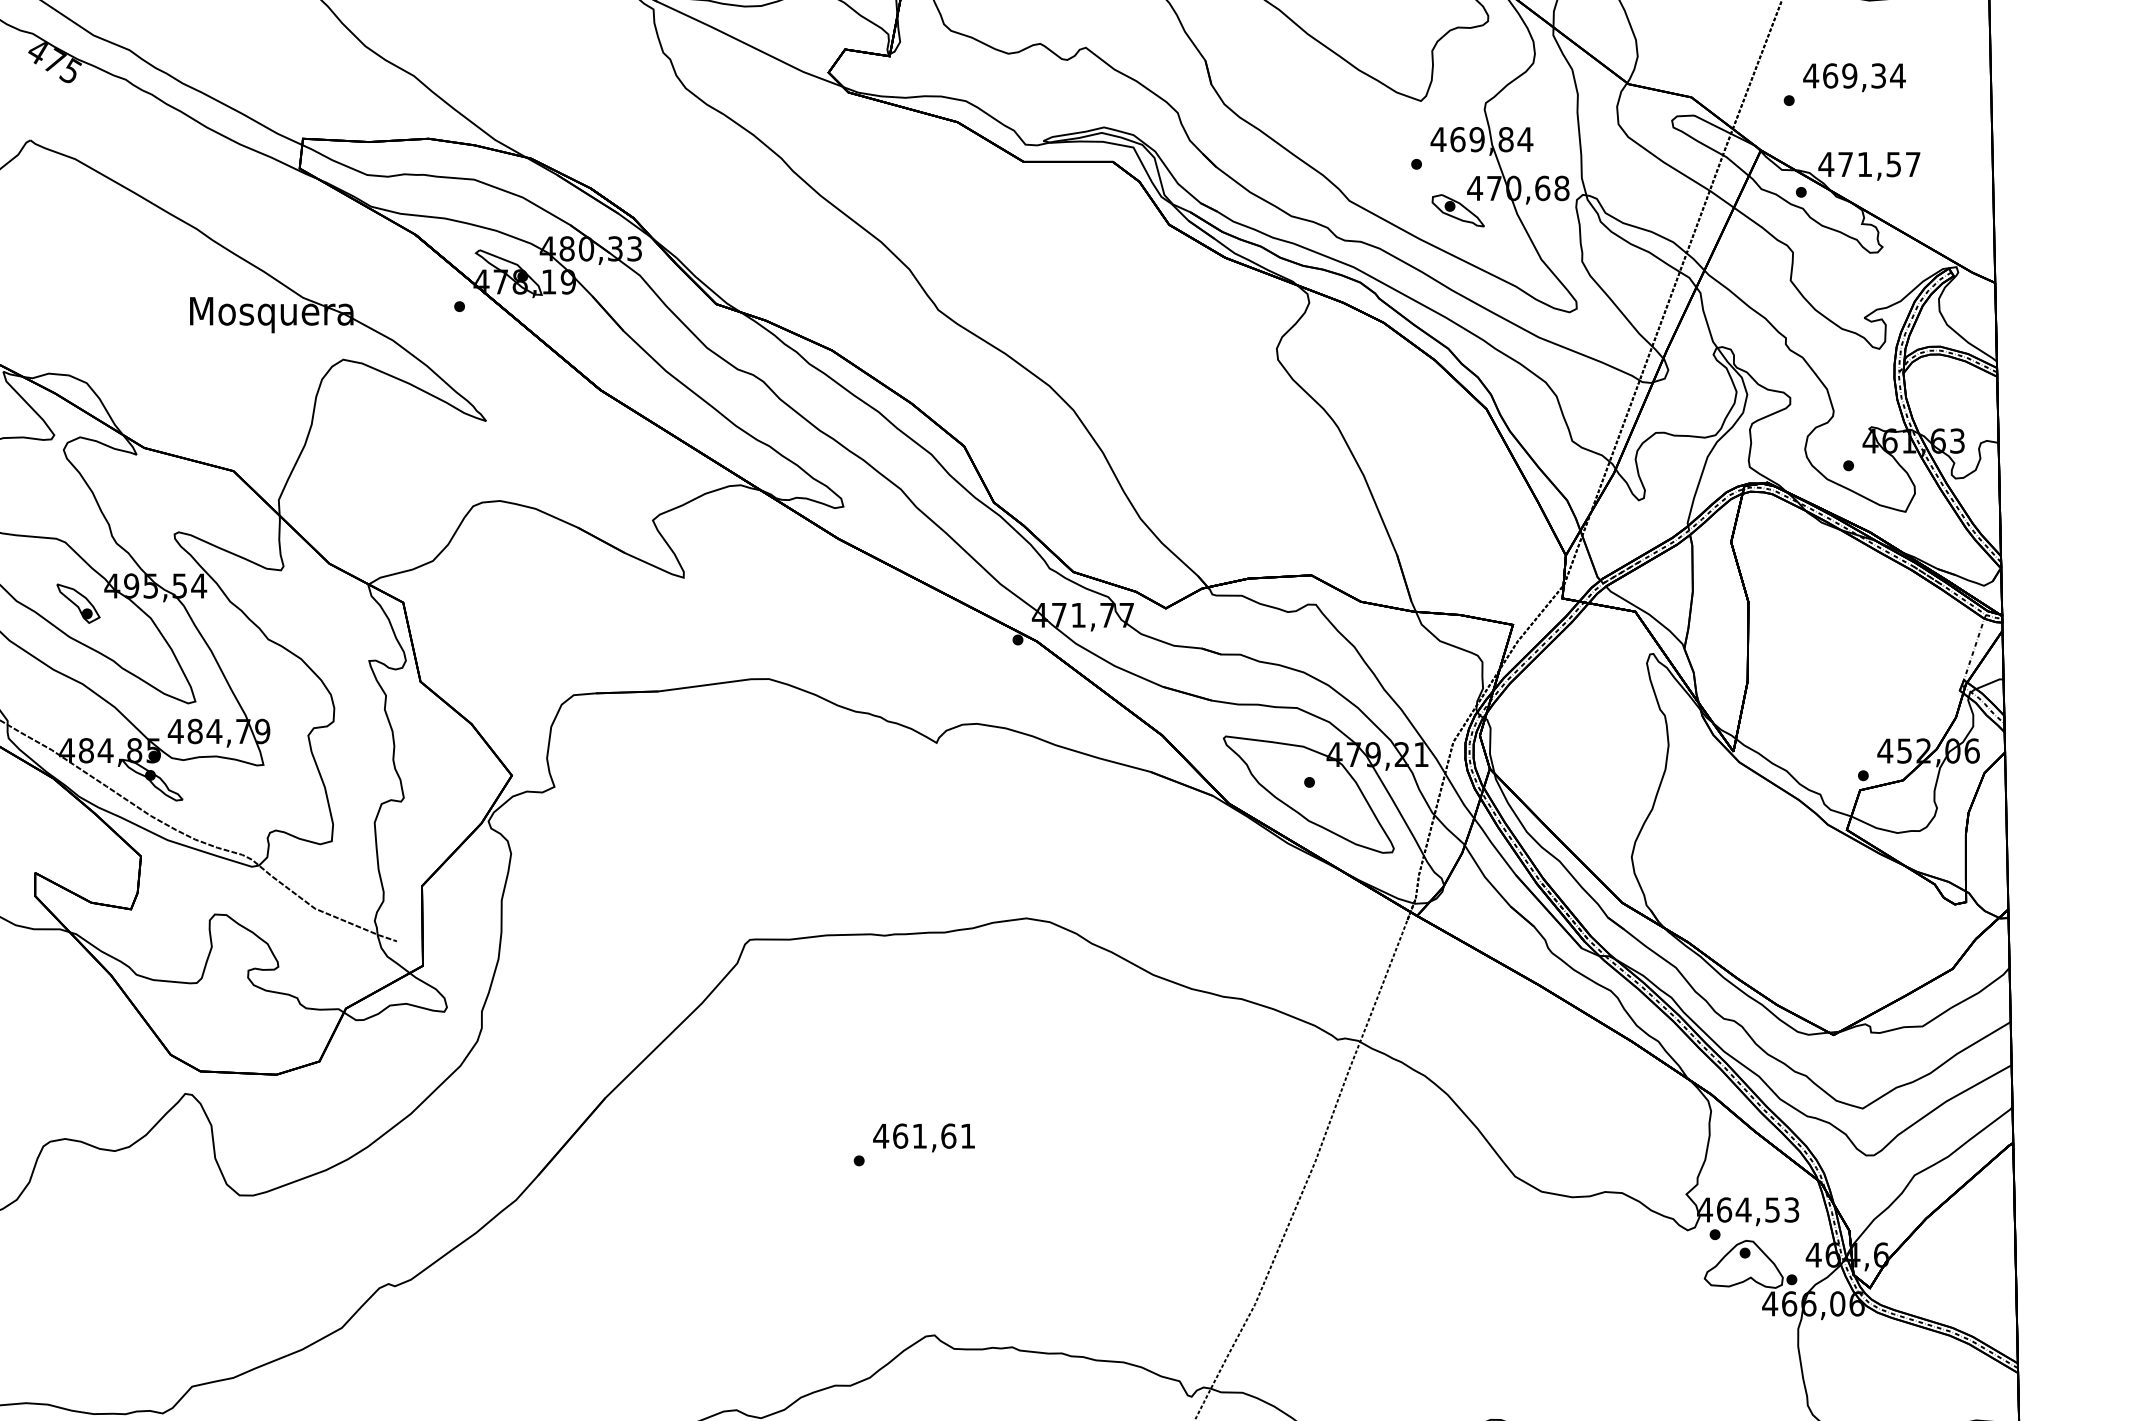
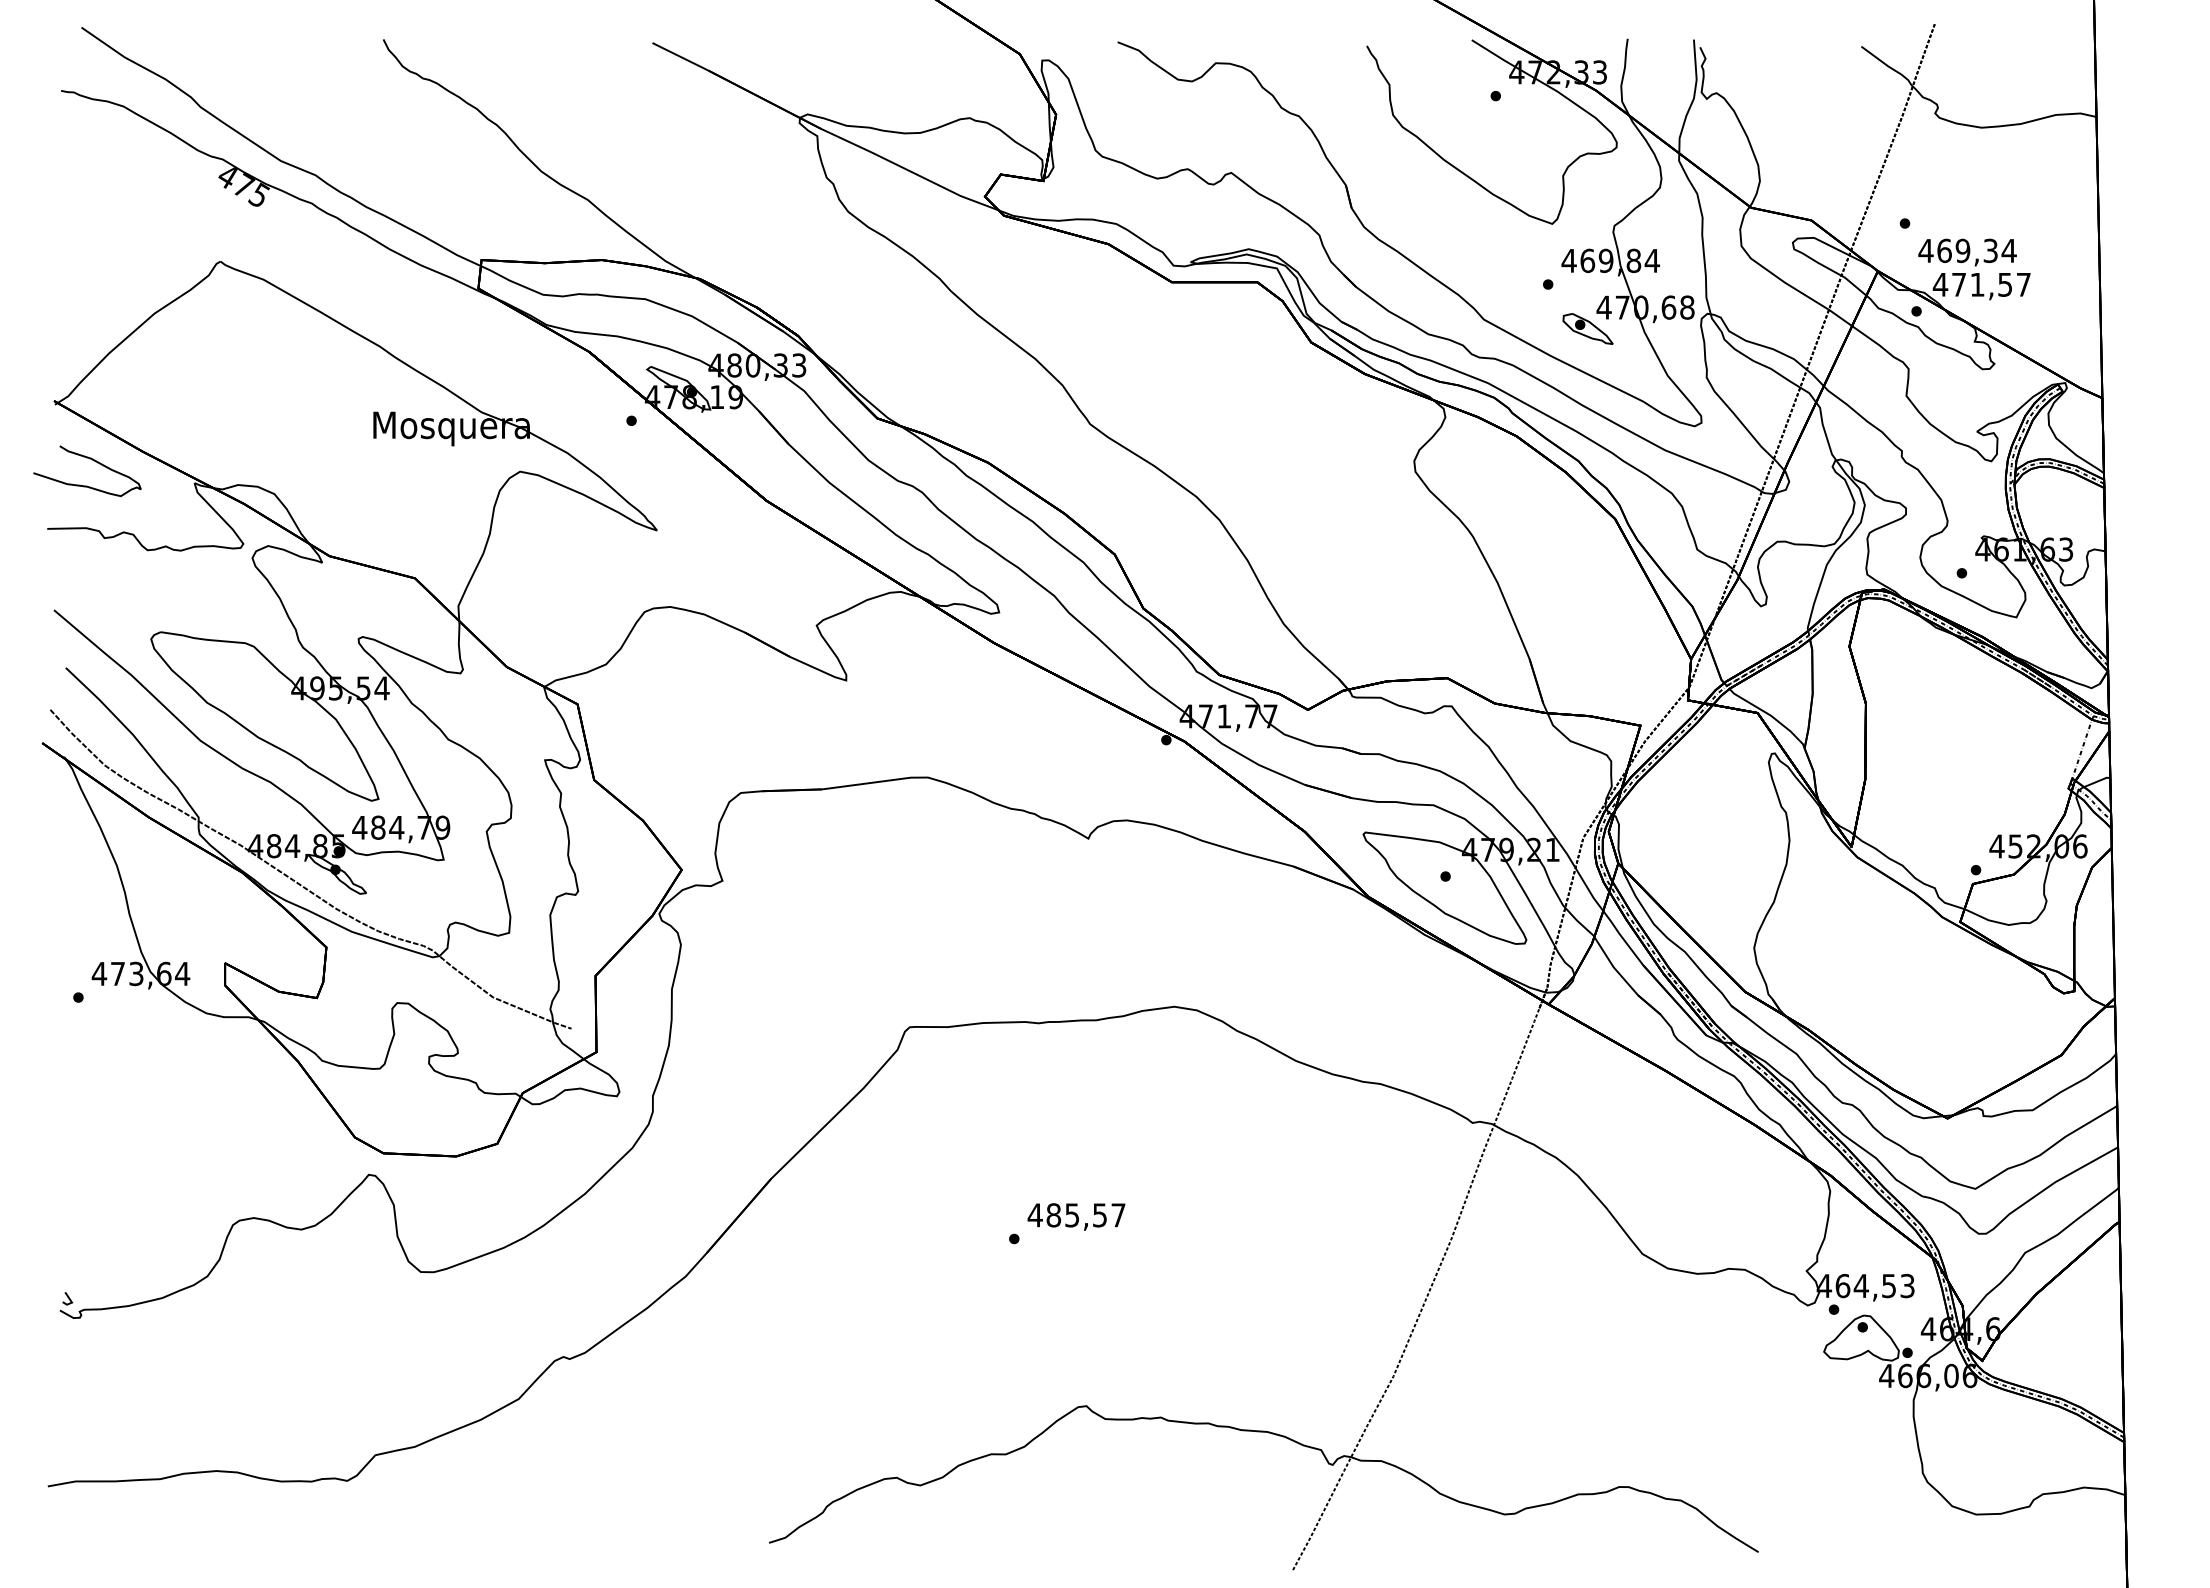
text: (1854, 77) -> (1967, 252), moved
part: (78, 603) -> (266, 705), removed
text: (933, 1136) -> (1085, 1215), 461,61 -> 485,57

